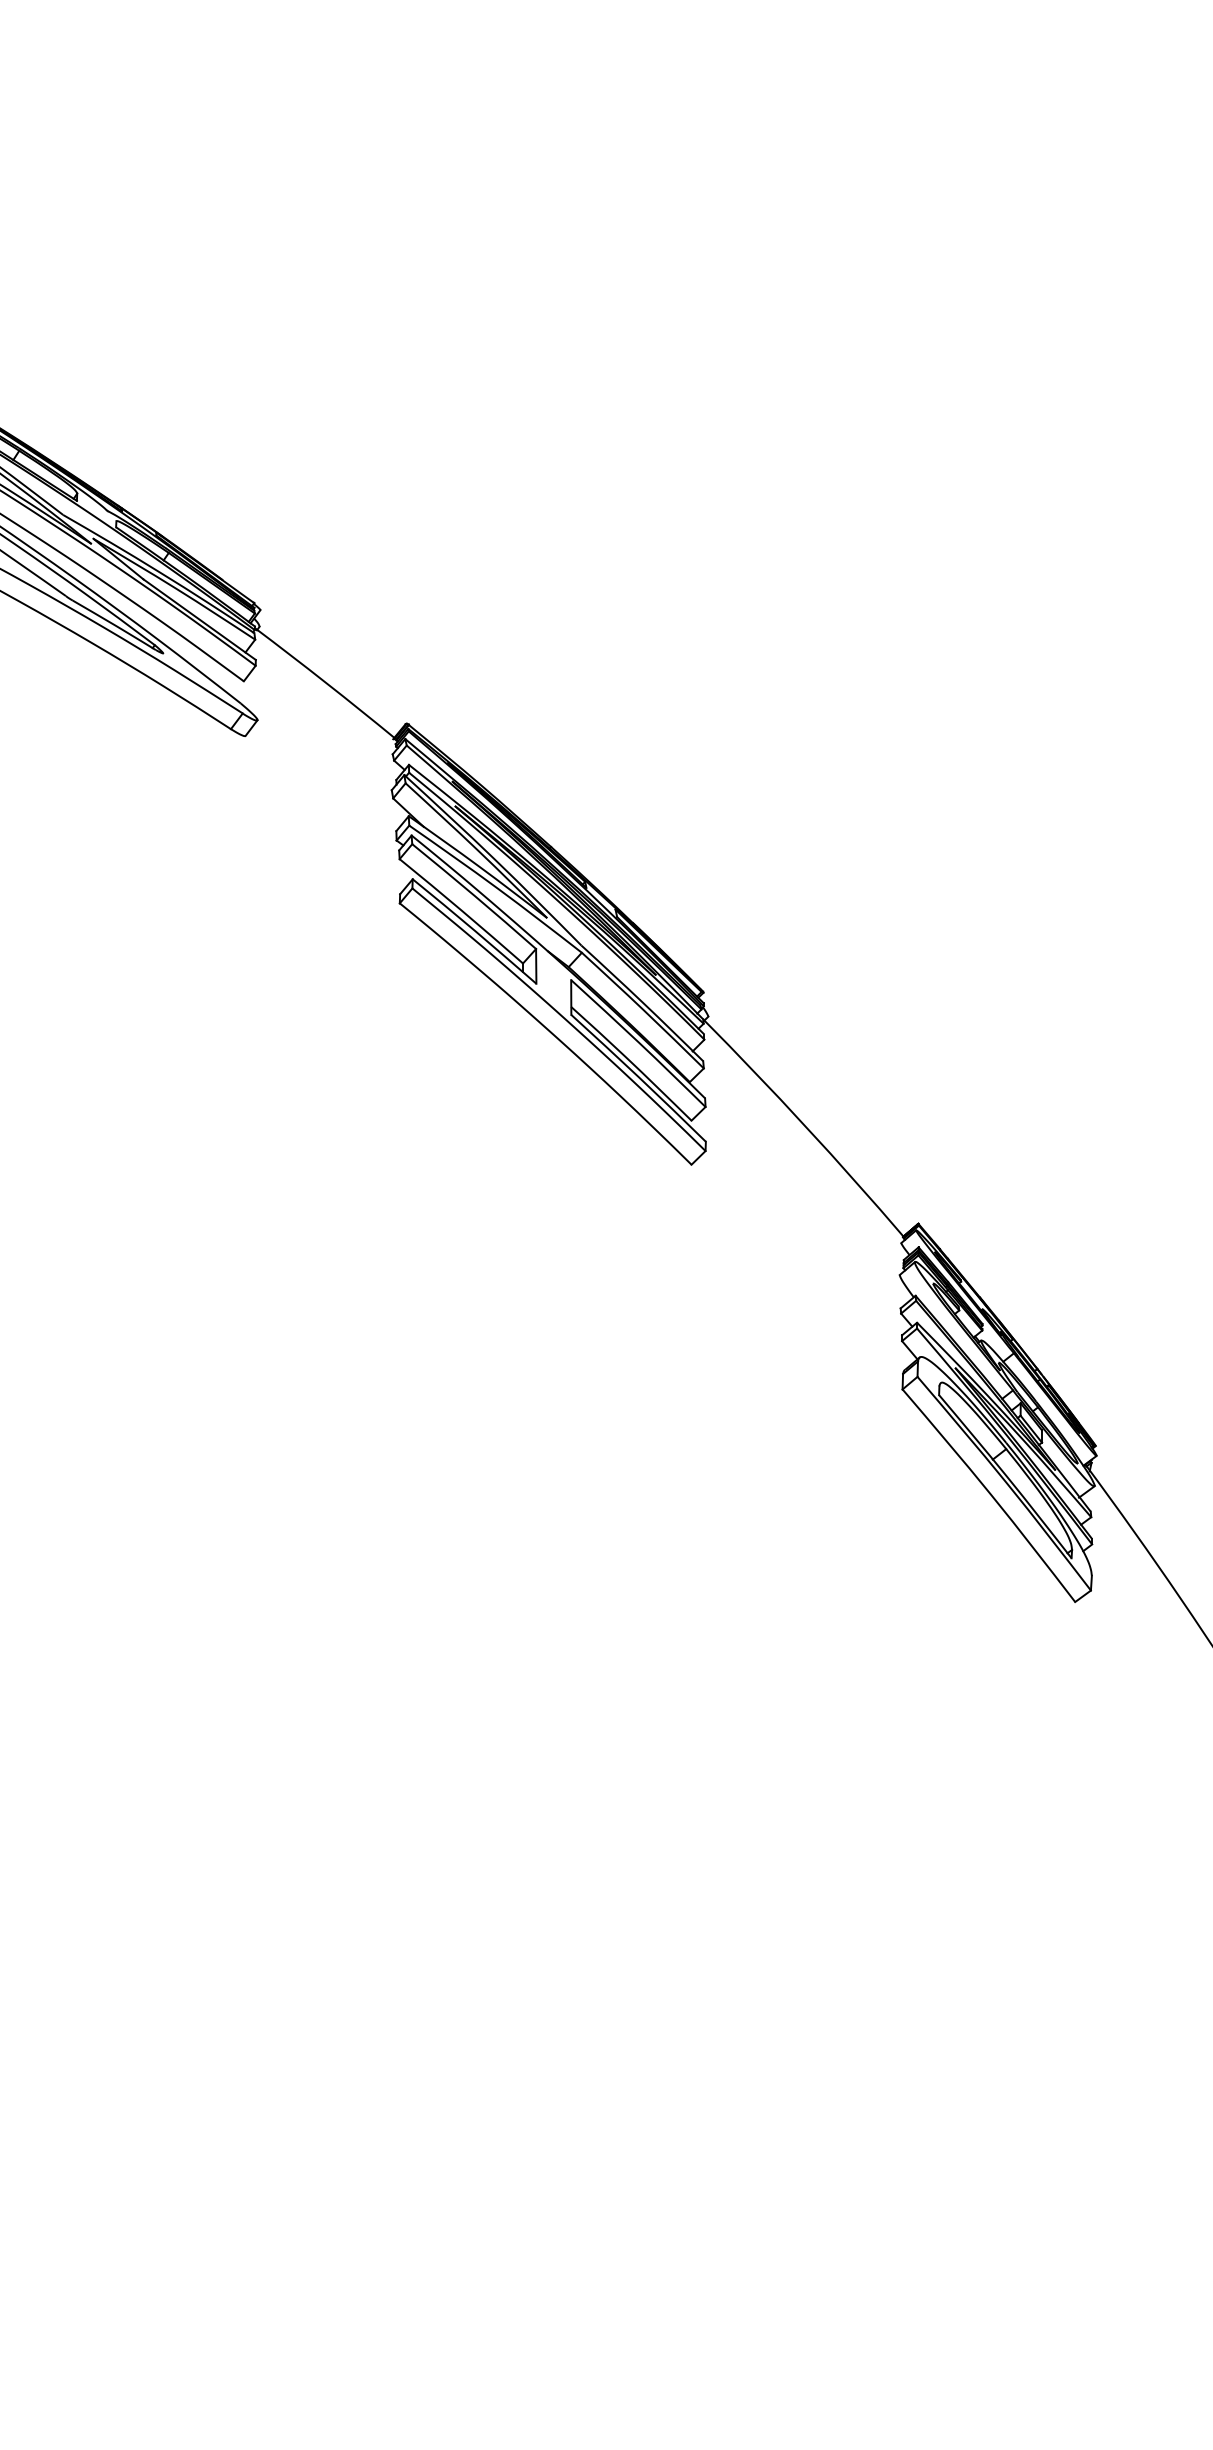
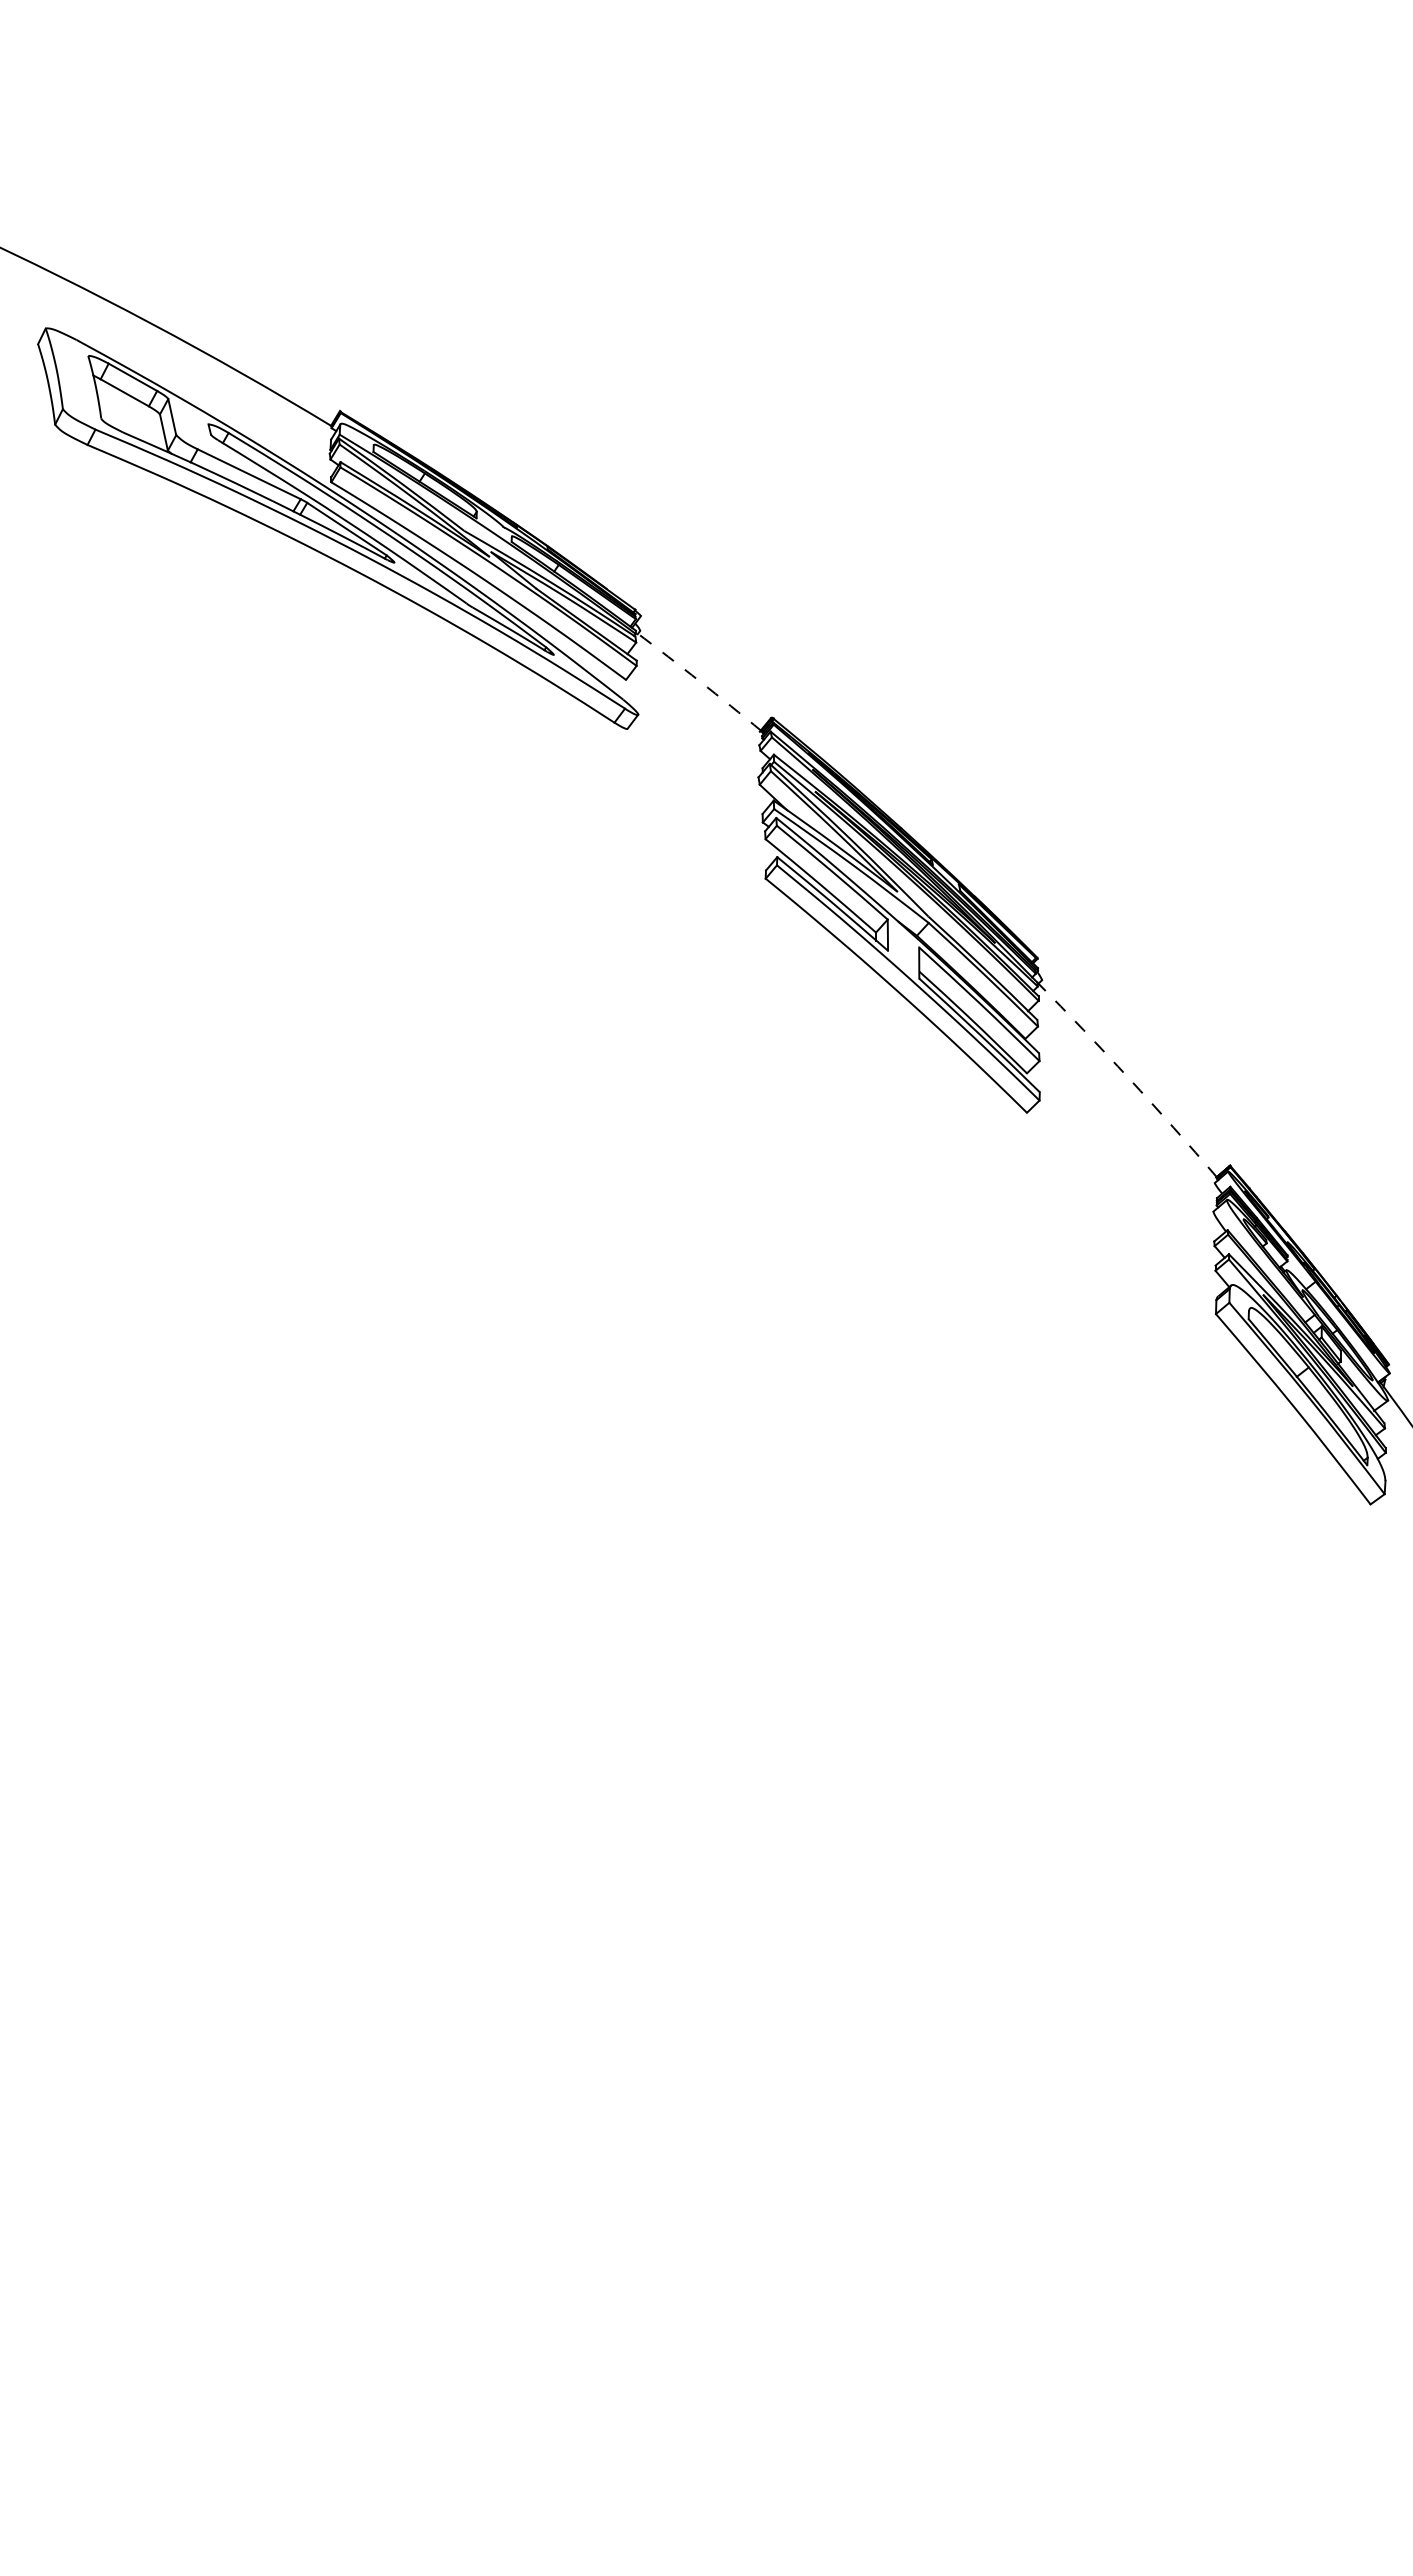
arc: (325, 683) -> (699, 681), solid -> dashed
arc: (806, 1126) -> (1129, 1078), solid -> dashed

